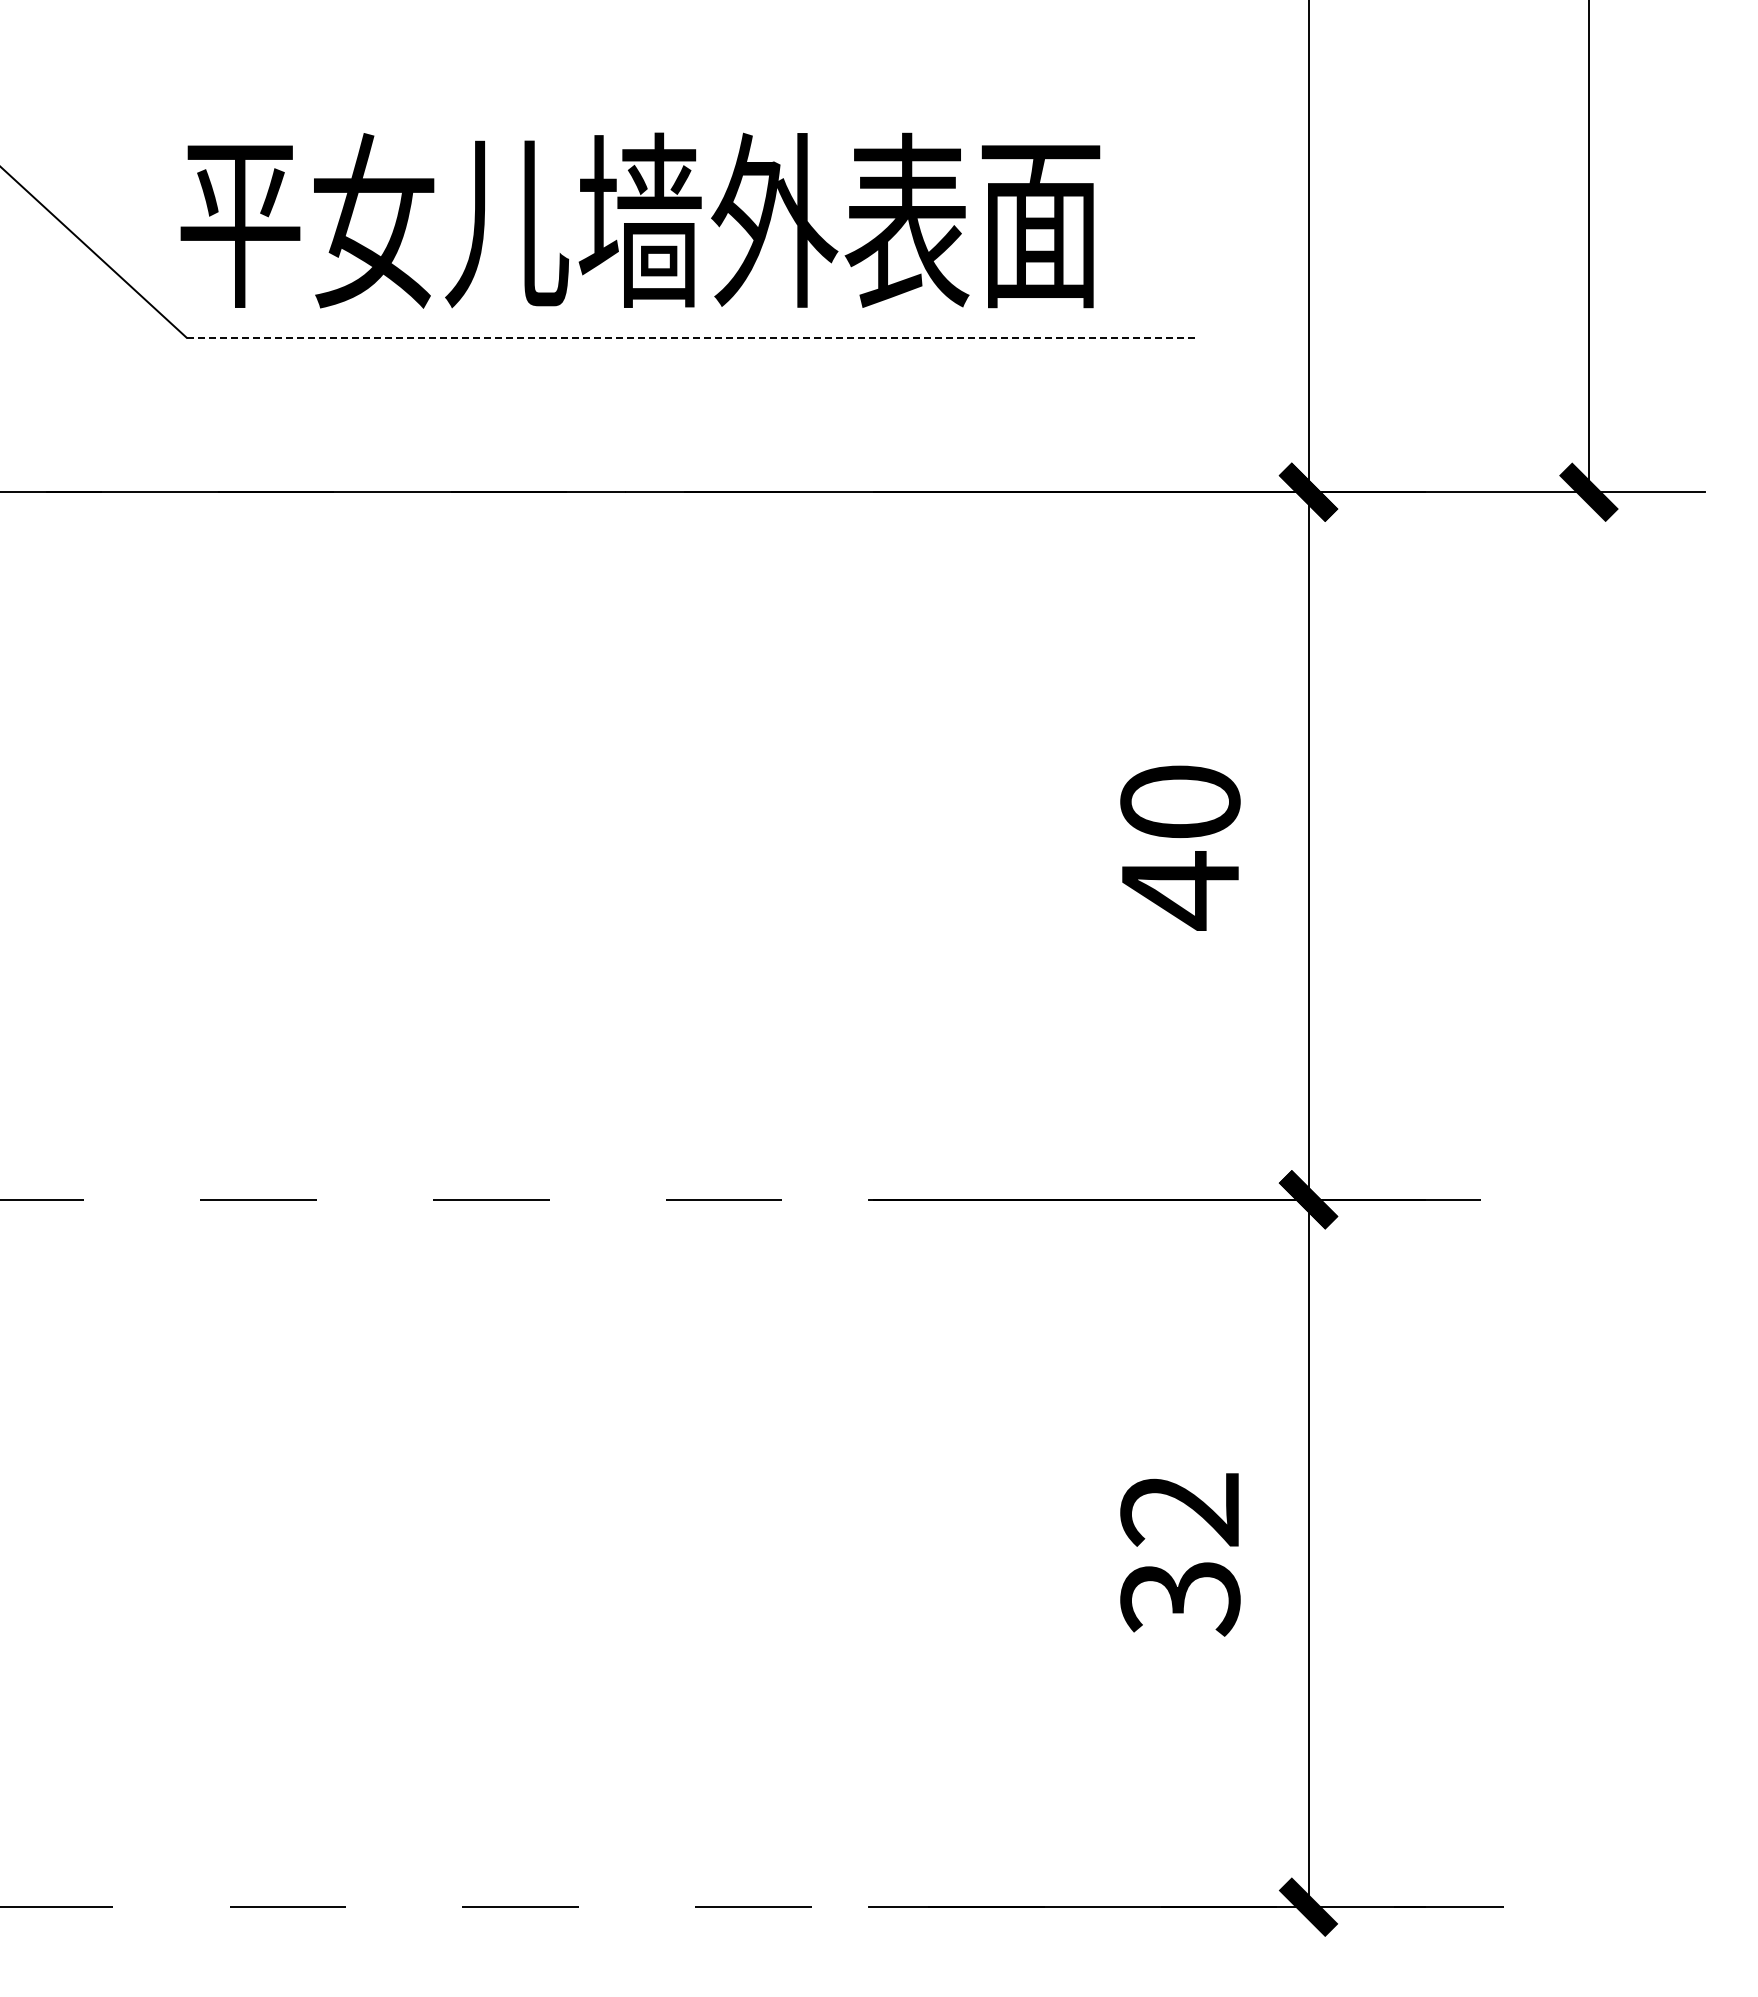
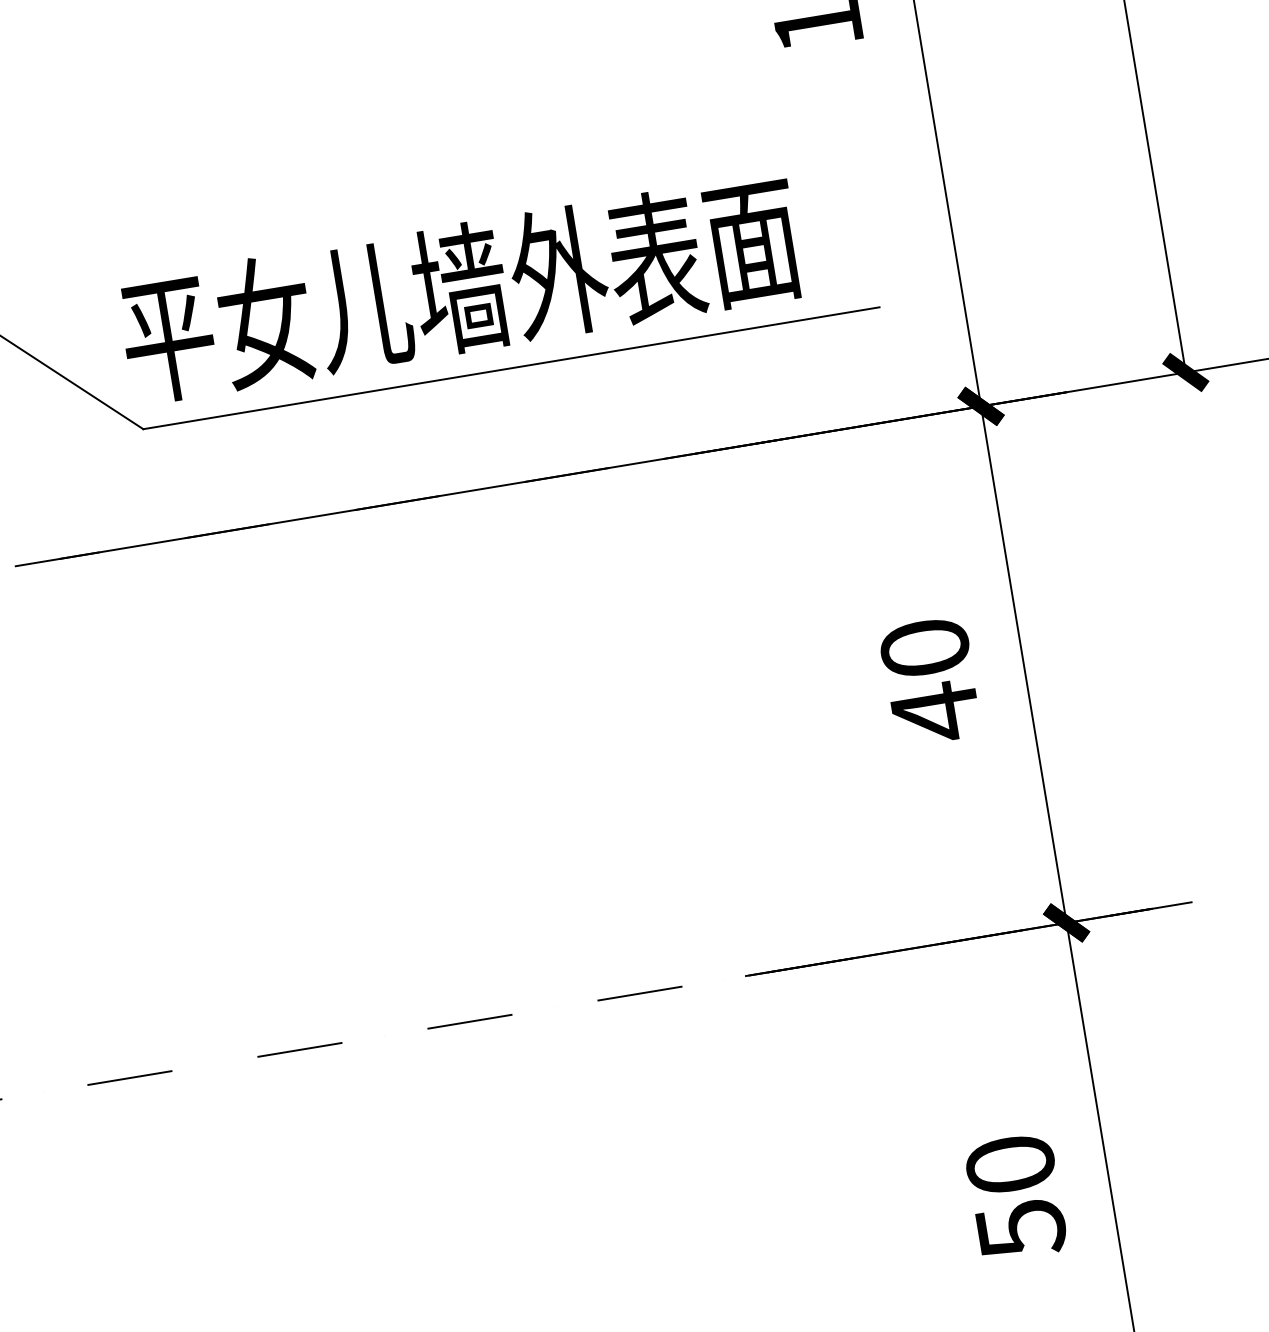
line: (690, 337) -> (511, 368), dashed -> solid
text: (1180, 1555) -> (1016, 1198), 32 -> 50

